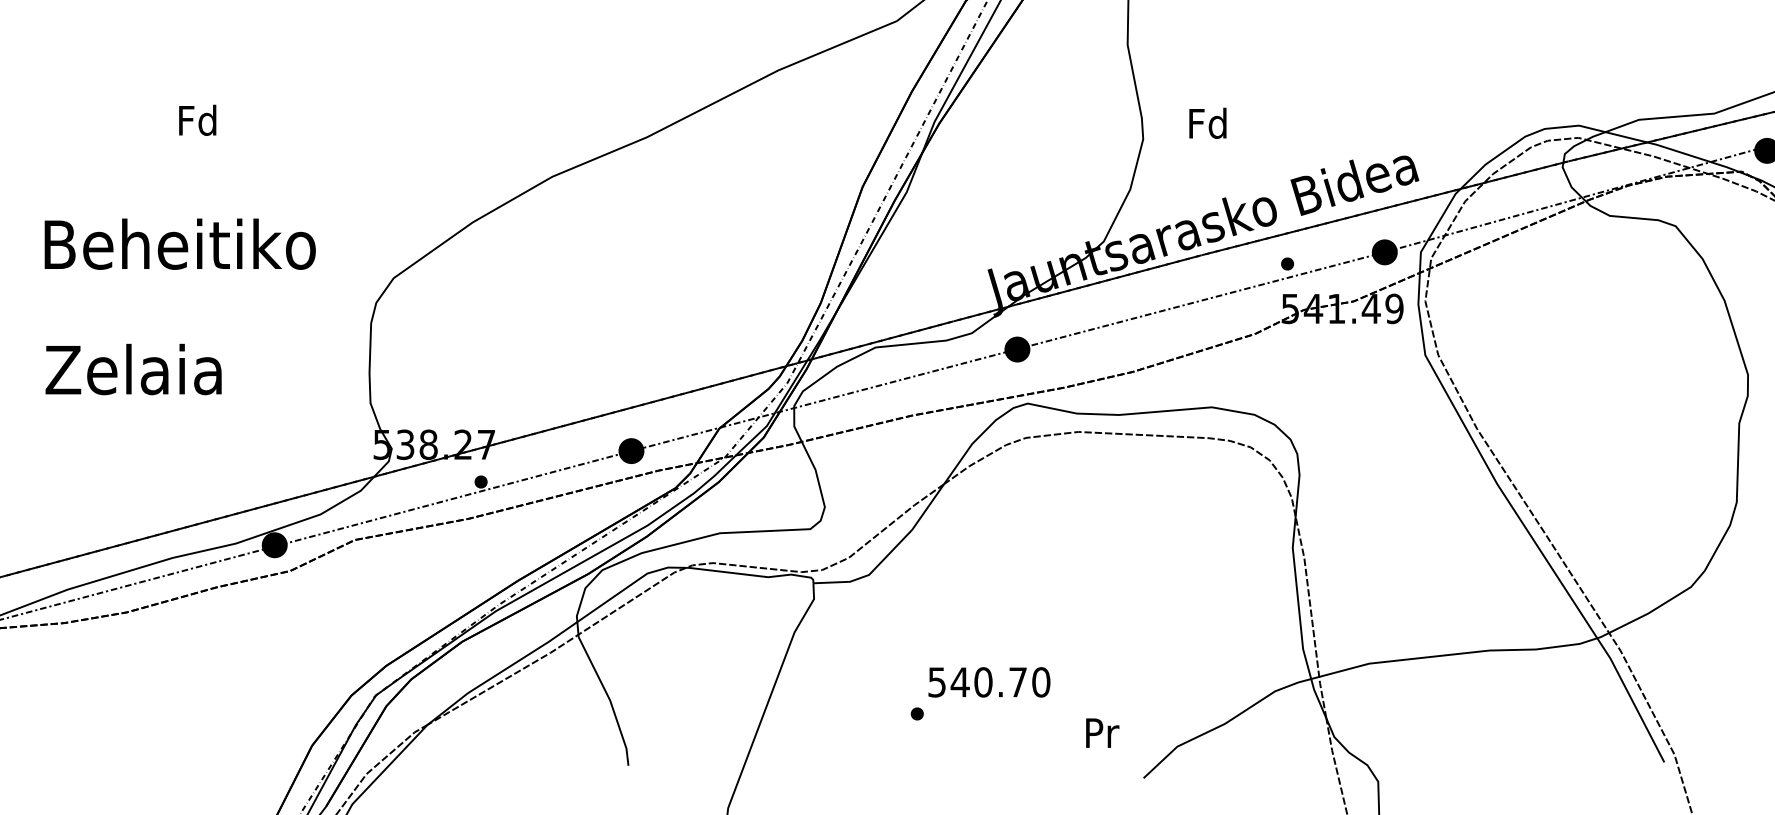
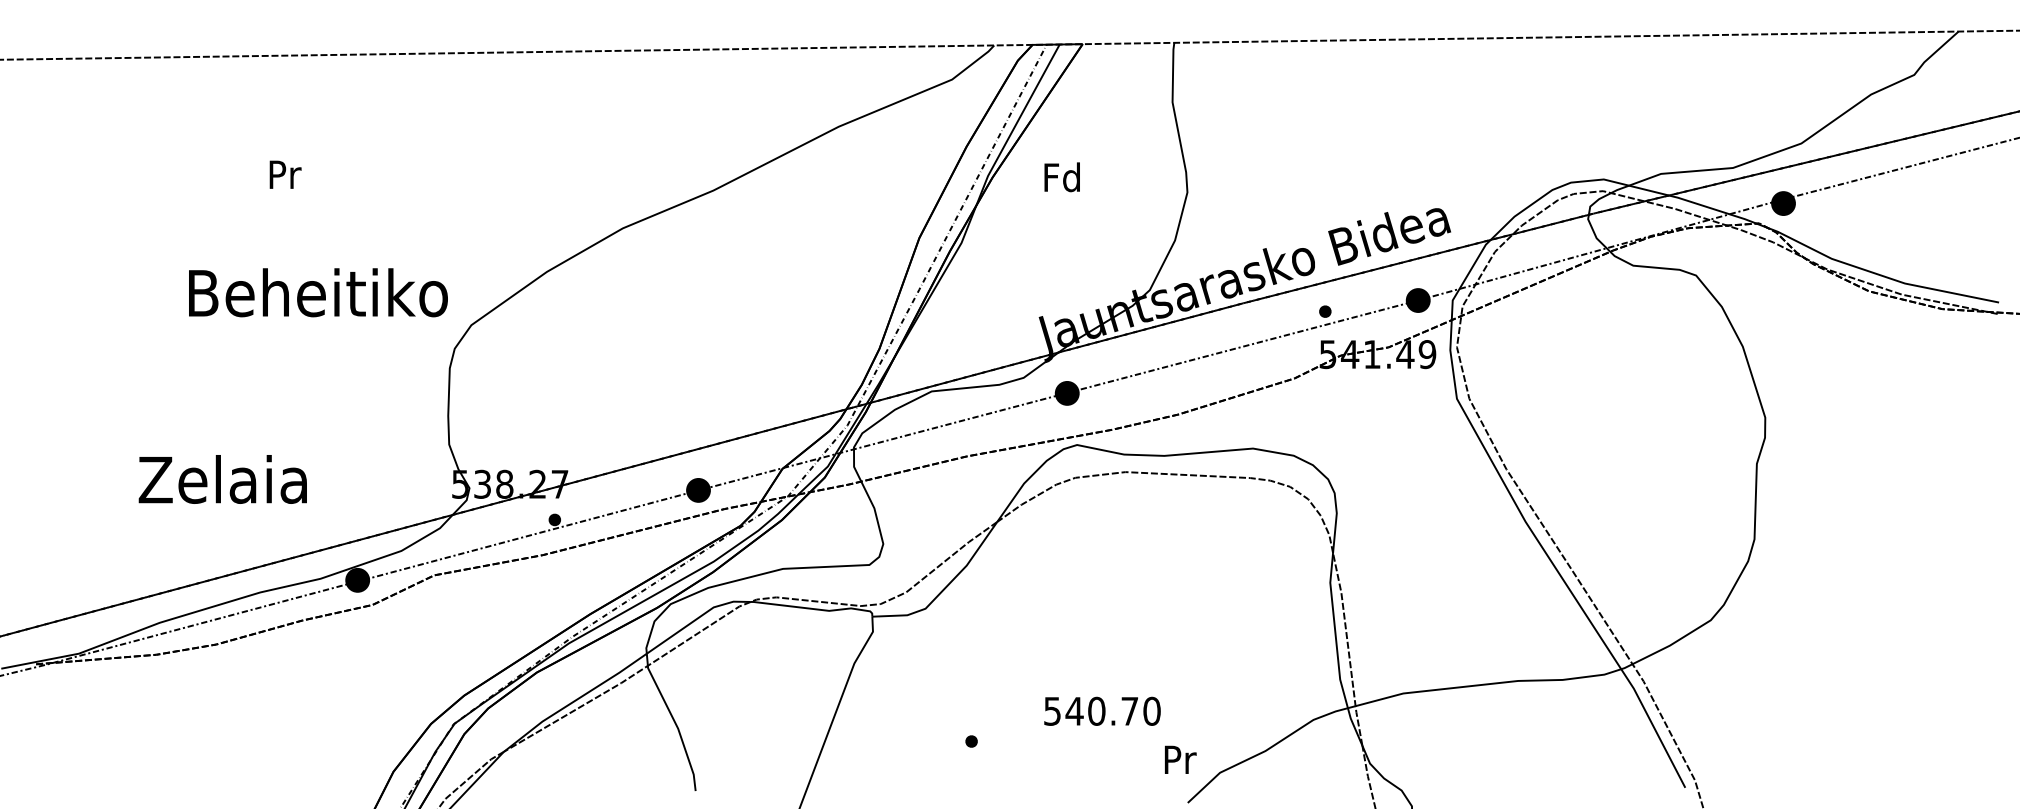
text: (197, 120) -> (283, 174), Fd -> Pr
text: (1207, 123) -> (1061, 177), moved
text: (180, 243) -> (318, 292), moved
text: (133, 369) -> (222, 479), moved
text: (989, 681) -> (1102, 710), moved
text: (1102, 732) -> (1180, 759), moved

